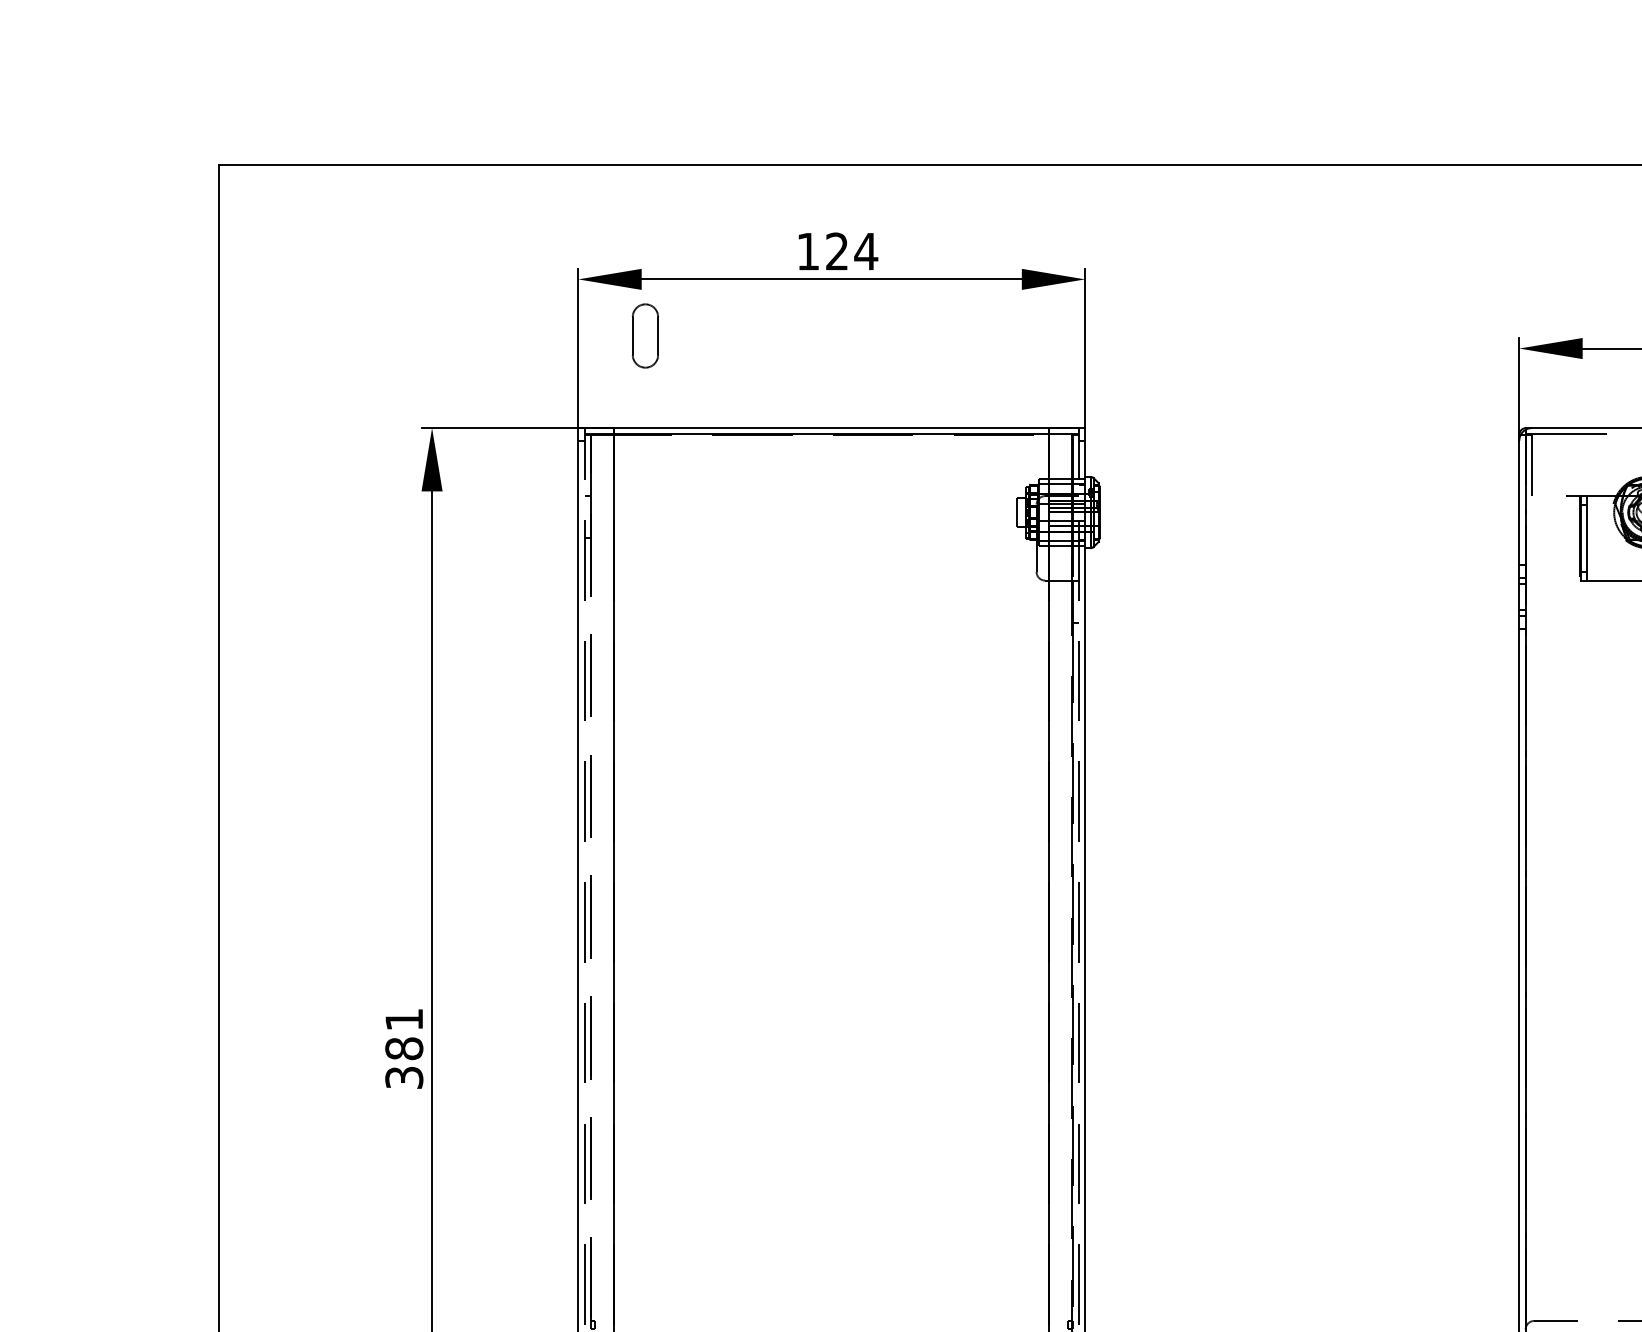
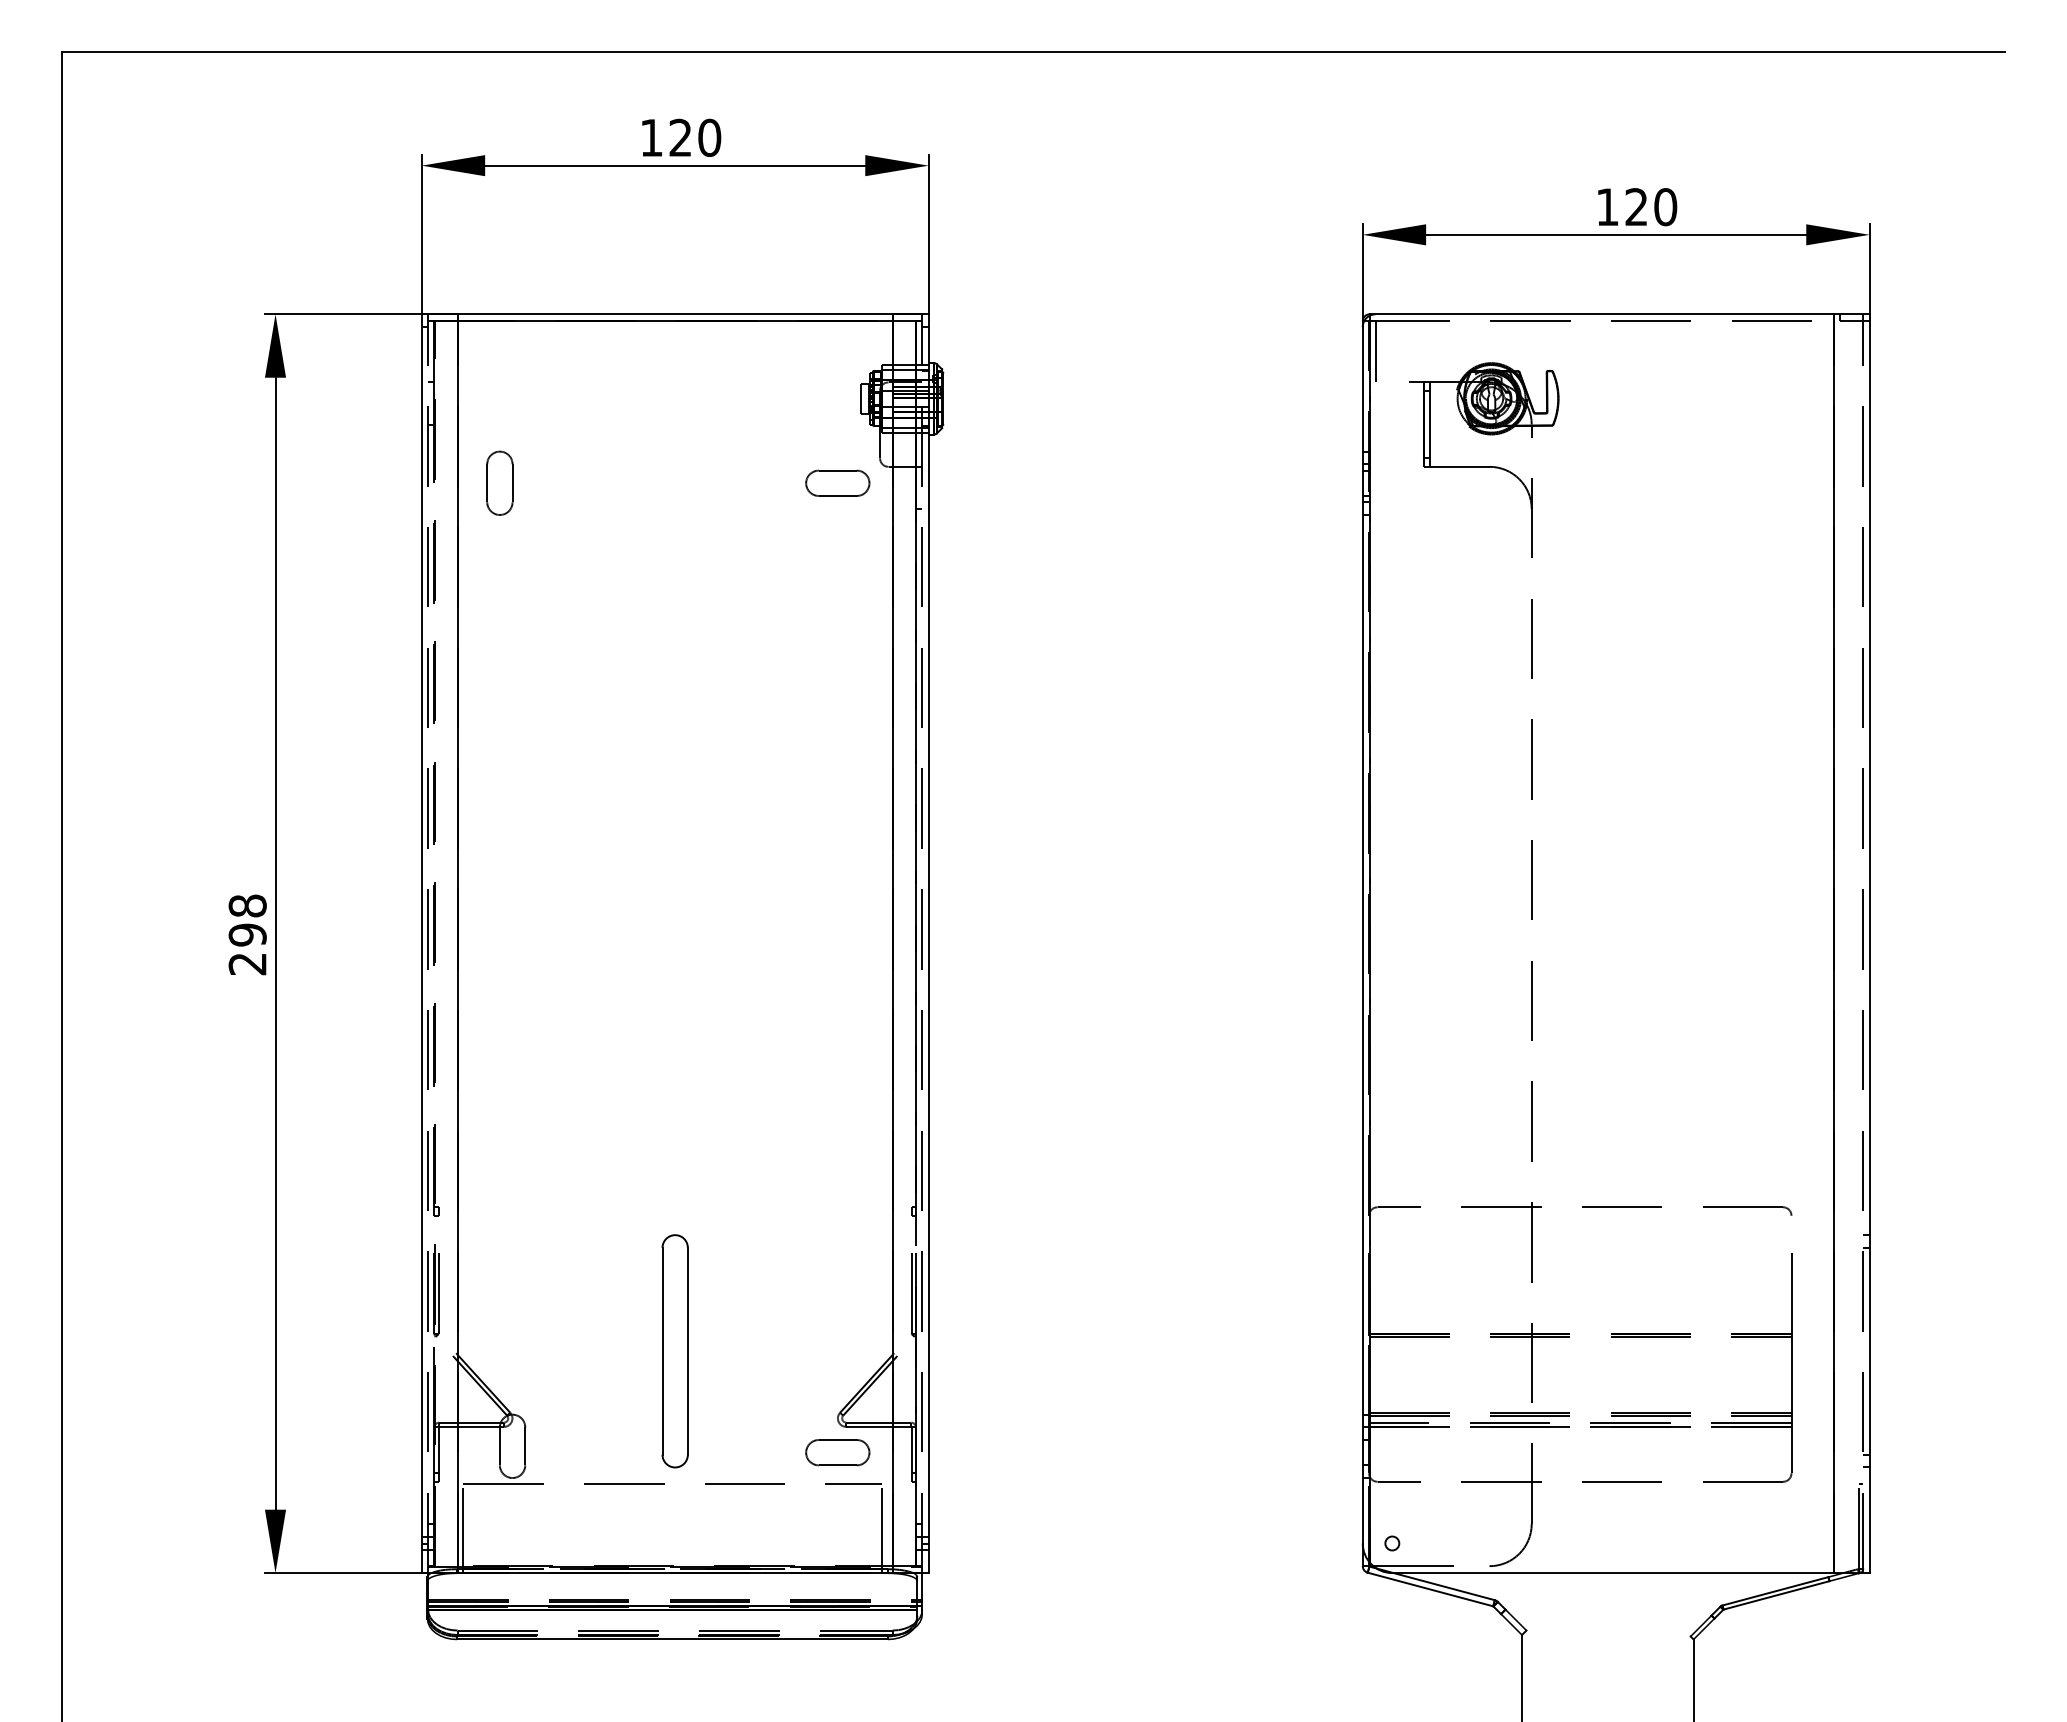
text: (866, 251) -> (709, 137), 124 -> 120
part: (645, 335) -> (499, 482), moved
part: (994, 596) -> (837, 482), added
text: (404, 1048) -> (247, 934), 381 -> 298

